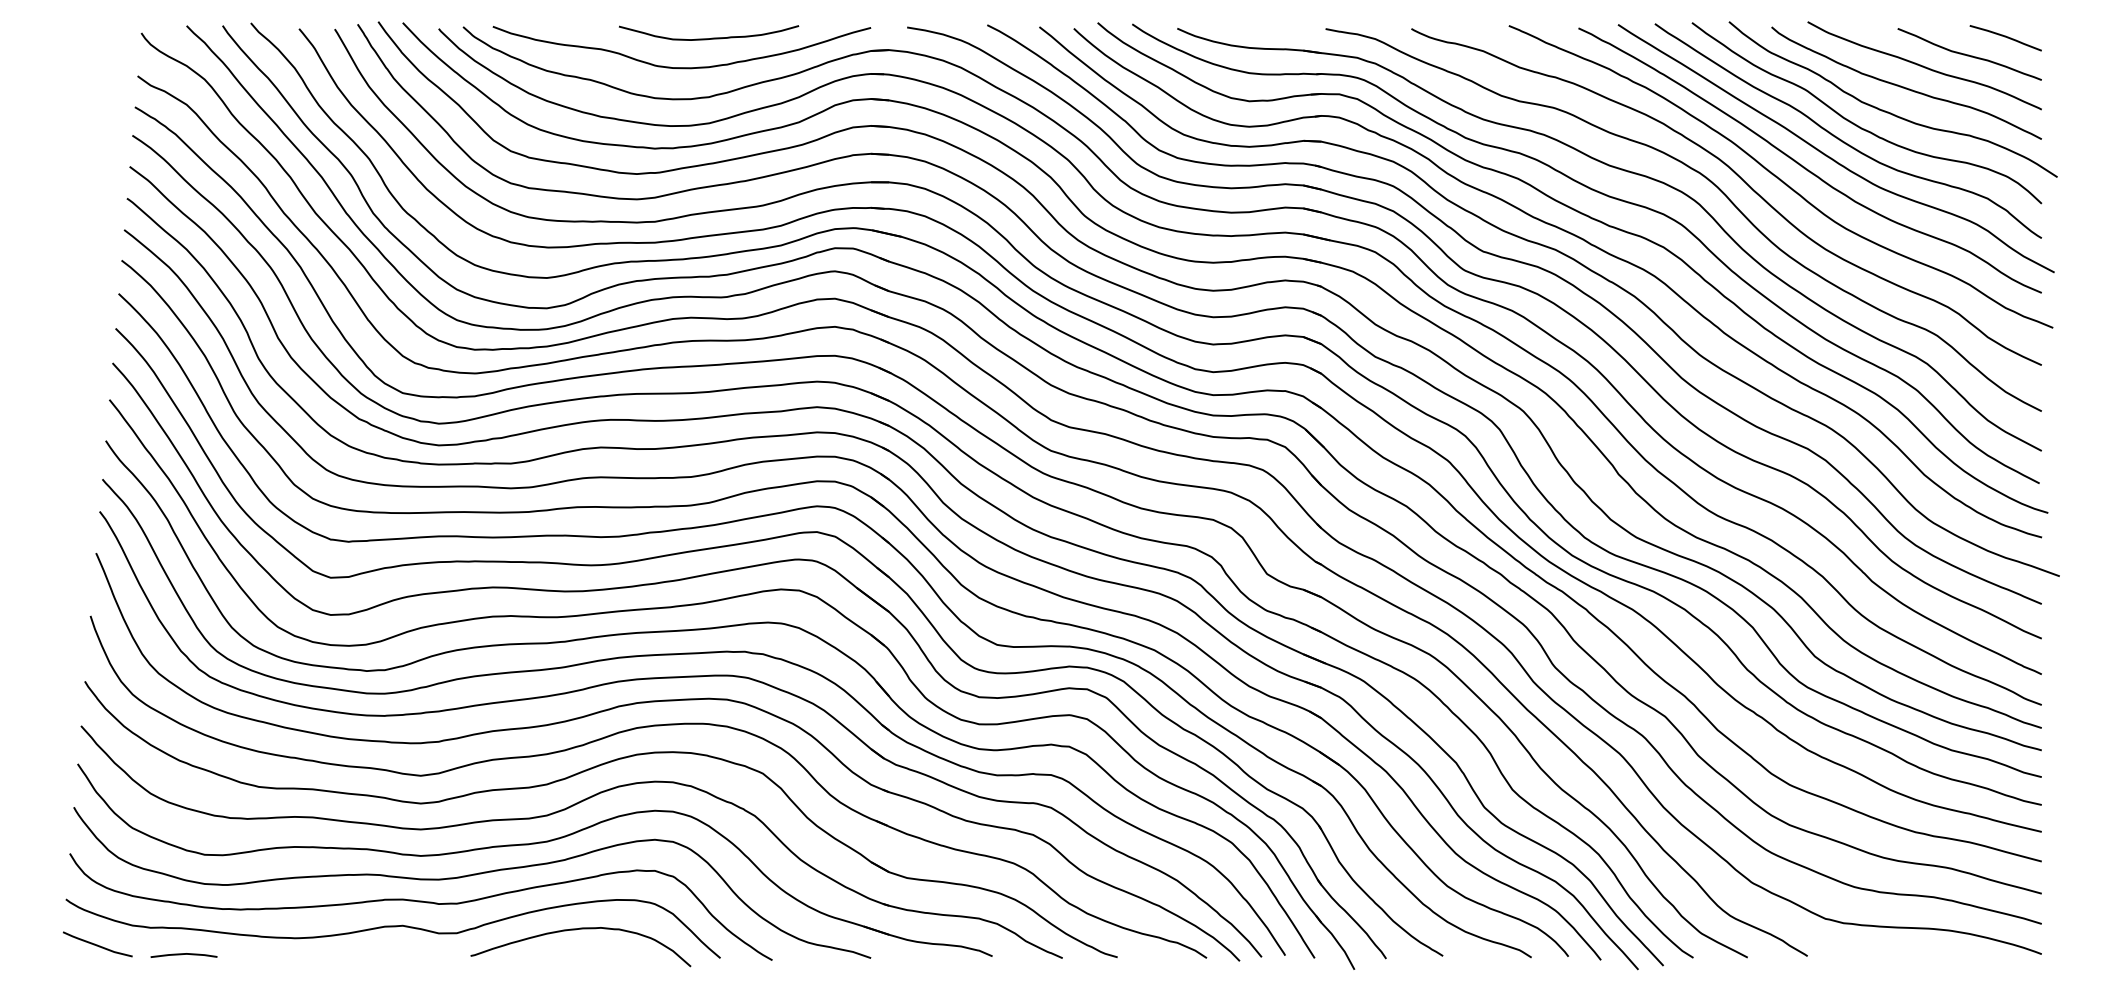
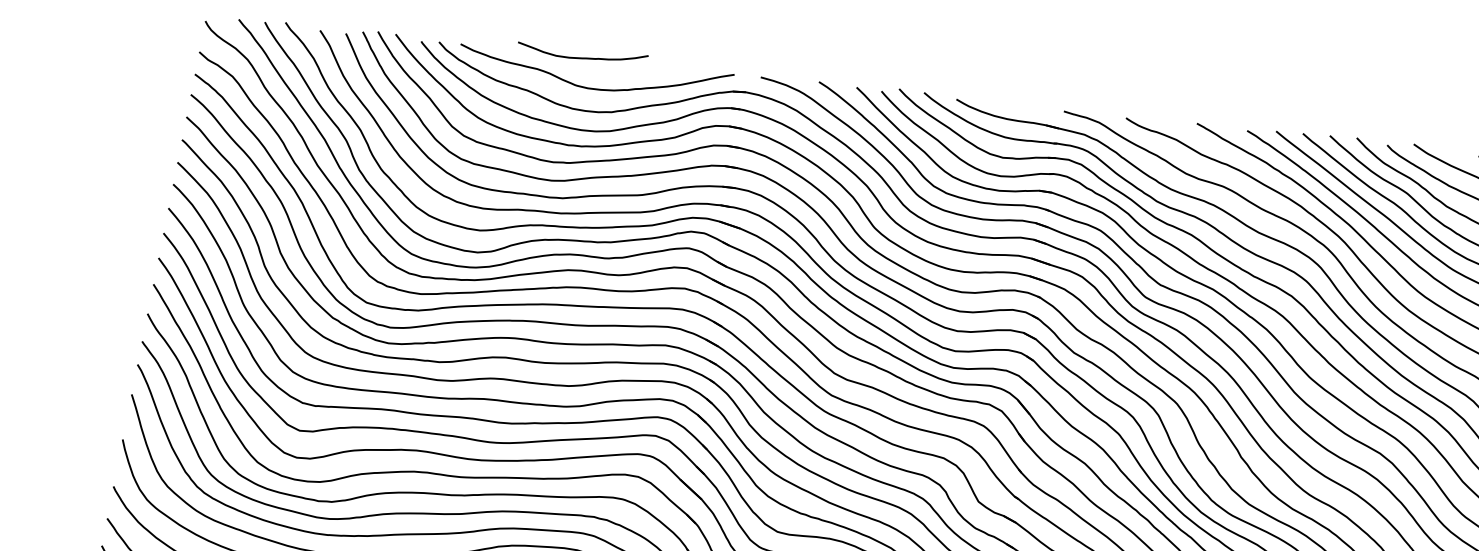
curve: (711, 37) -> (584, 57), moved

